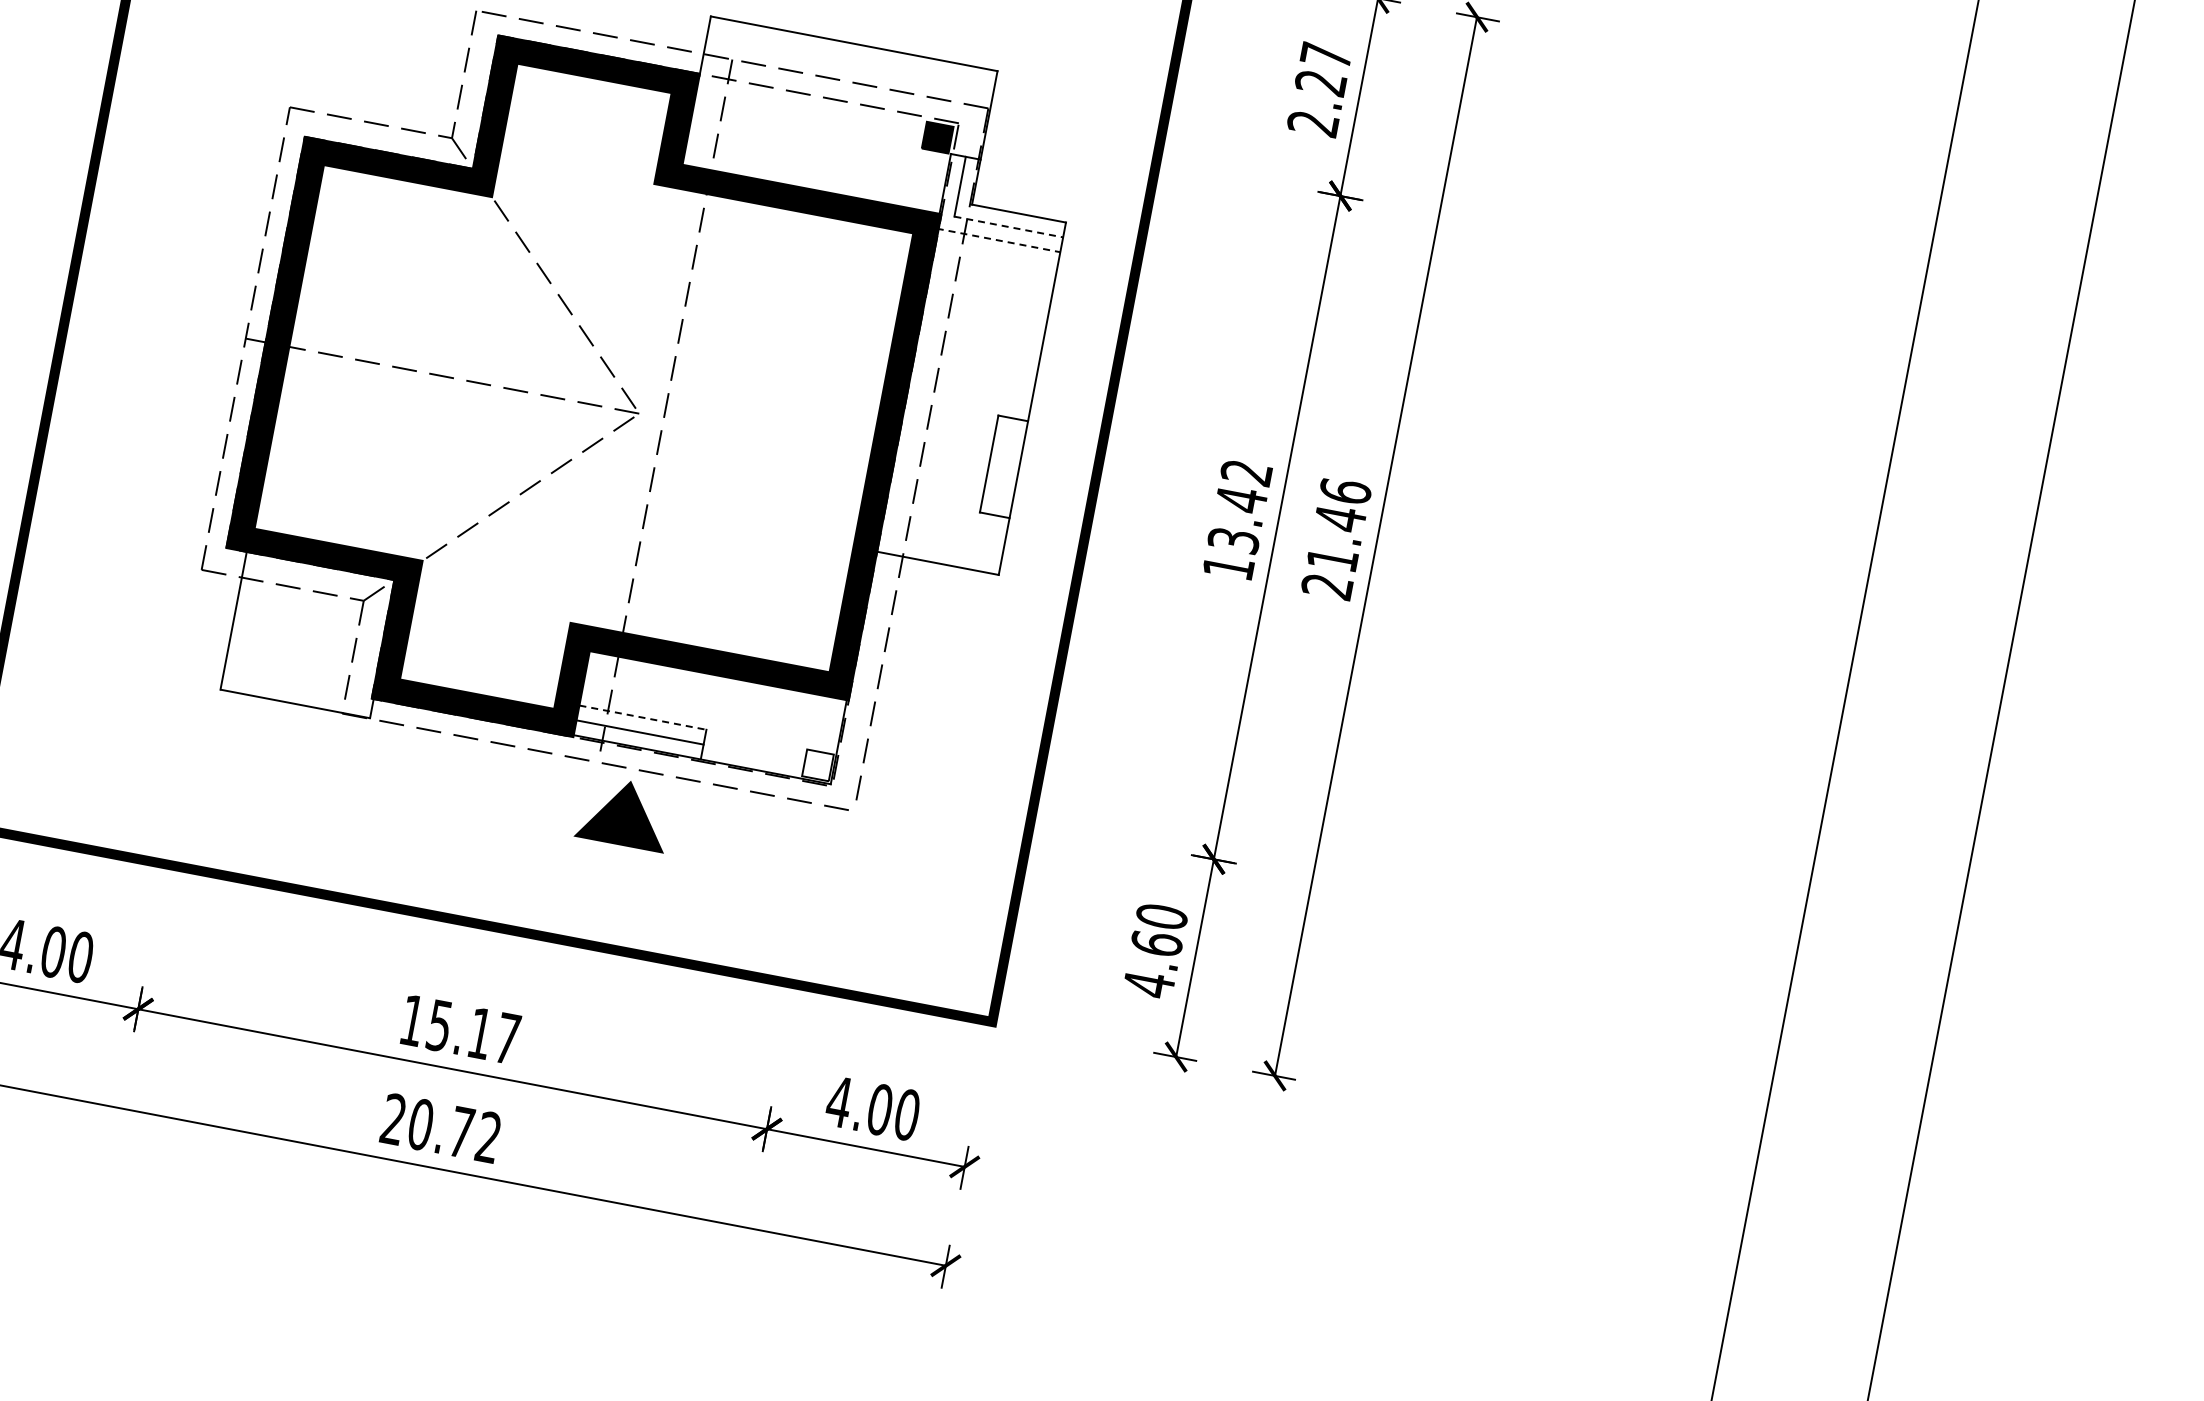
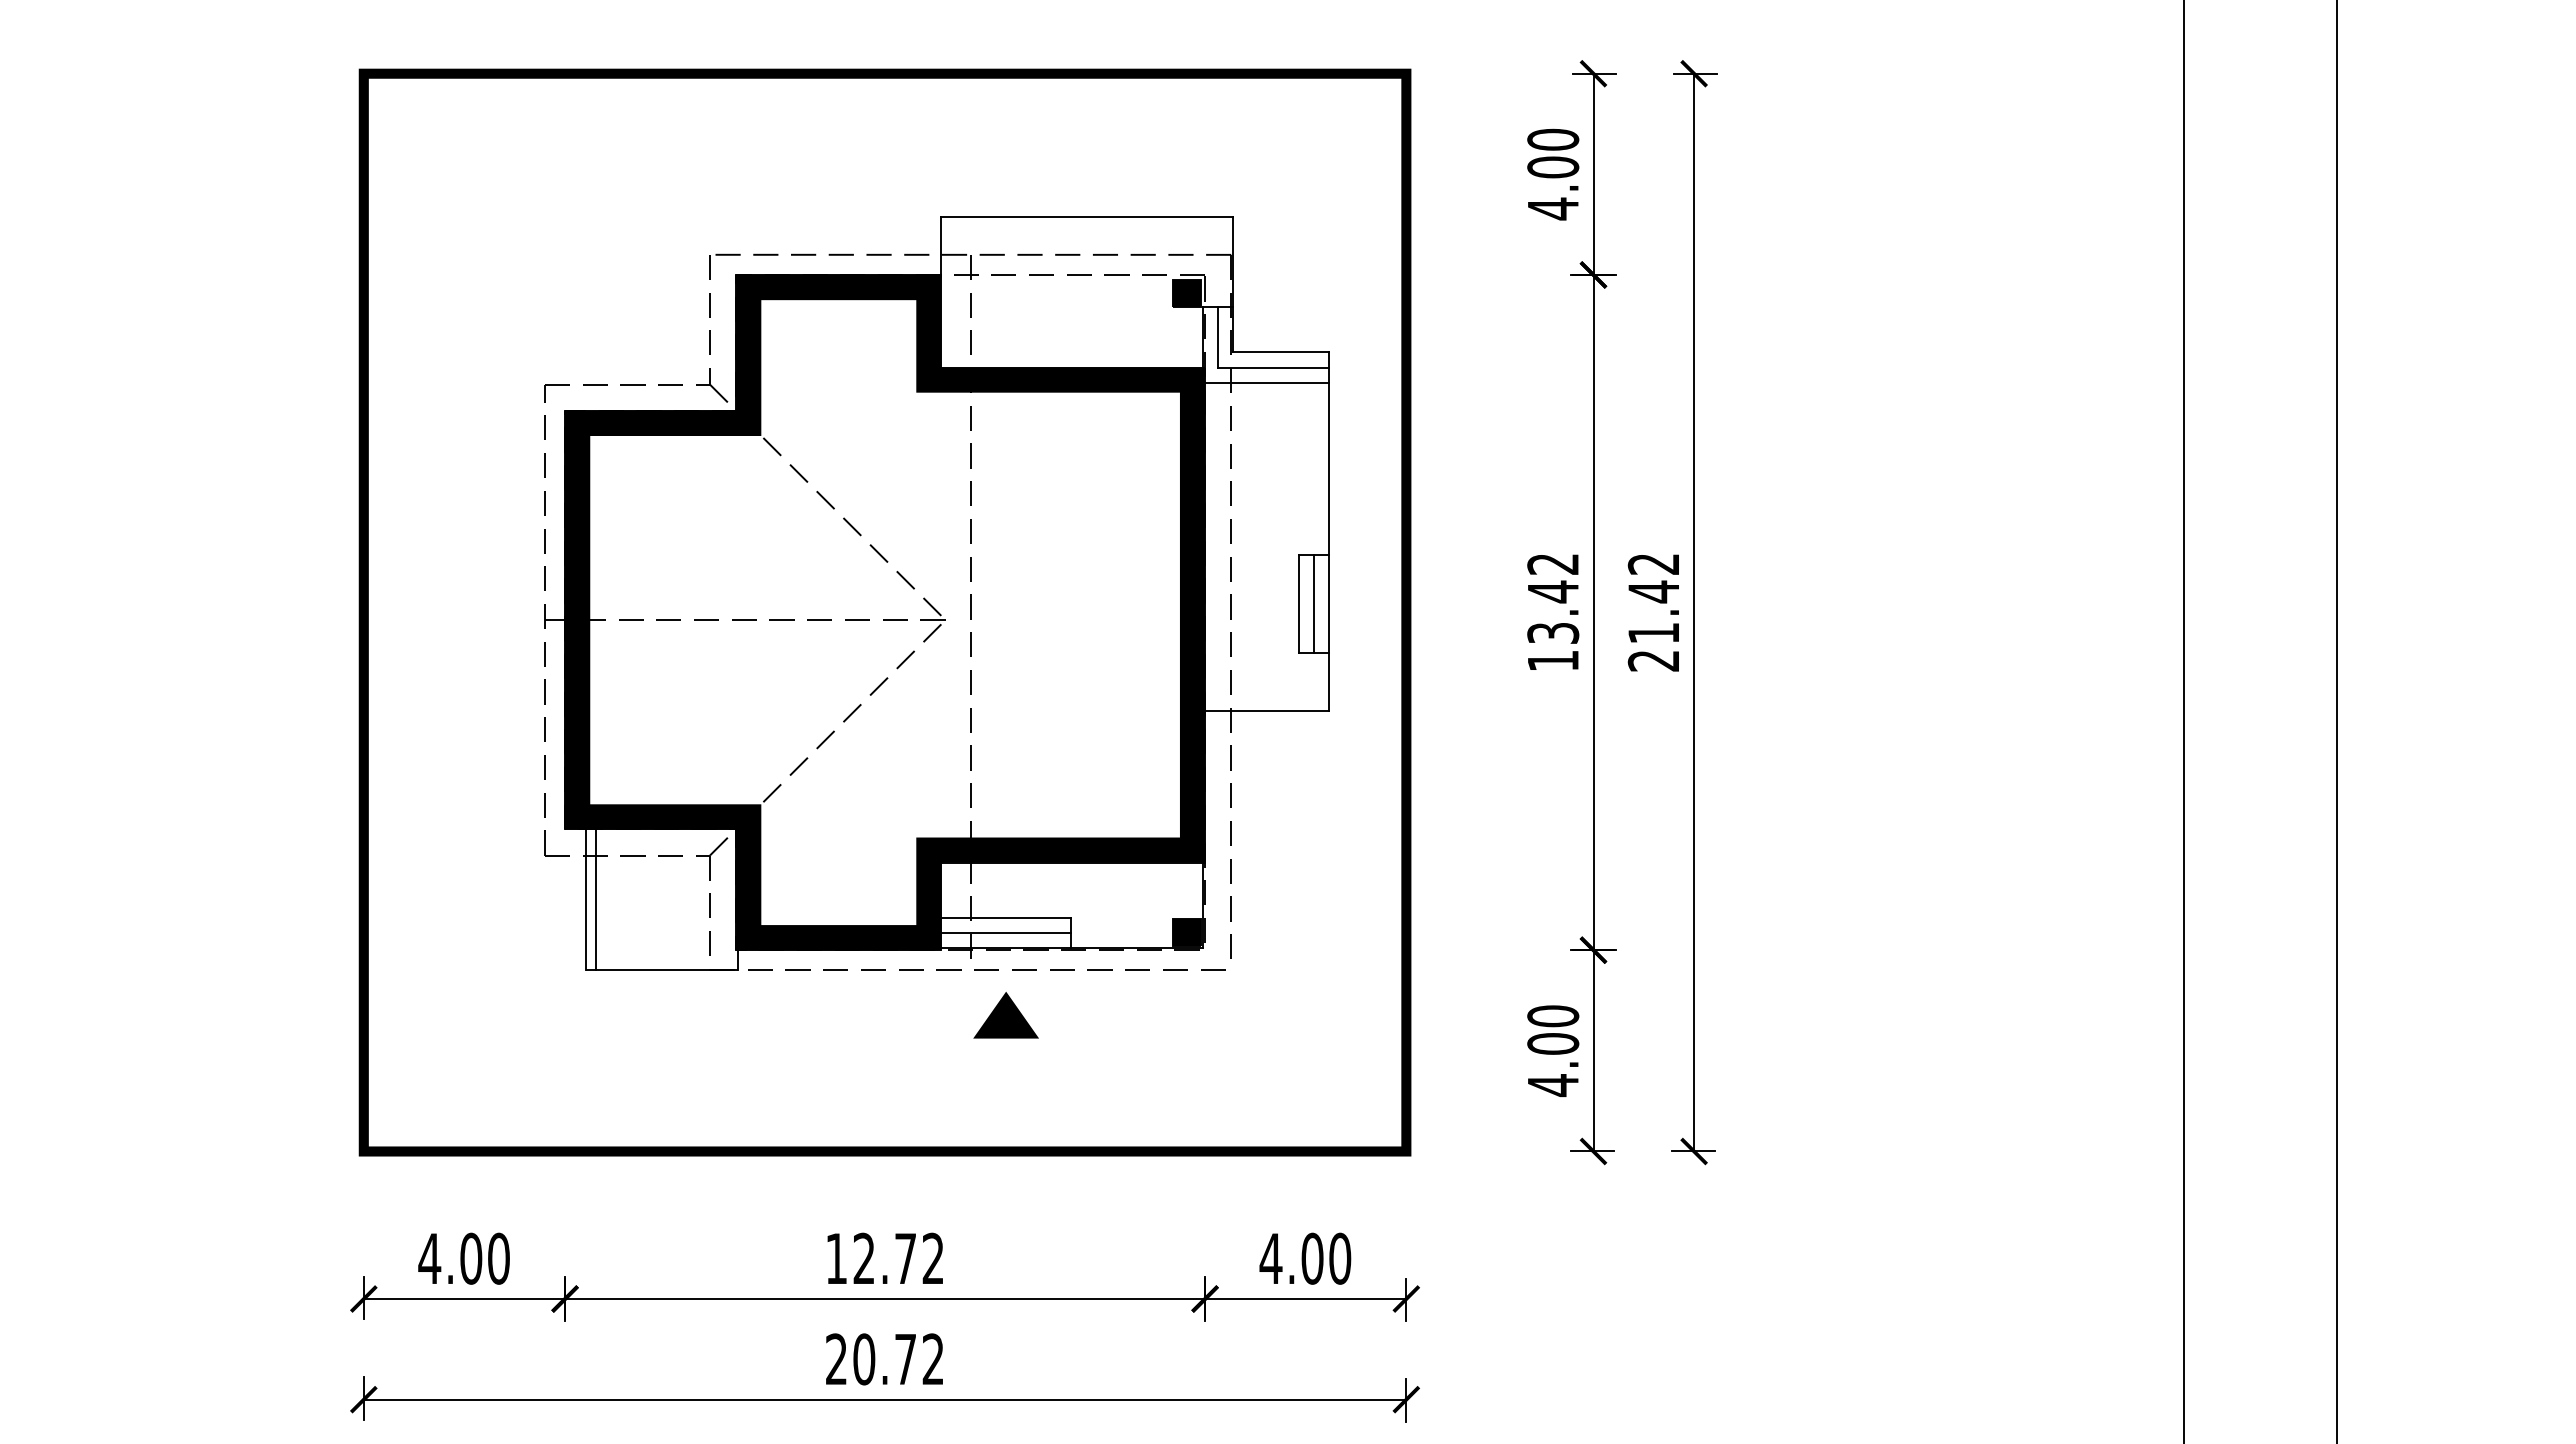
text: (1319, 89) -> (1553, 174), 2.27 -> 4.00
line: (1009, 227) -> (1274, 367), dashed -> solid
line: (998, 240) -> (1265, 382), dashed -> solid
line: (1003, 466) -> (1313, 603), added
text: (1345, 490) -> (1653, 563), 21.46 -> 21.42
line: (243, 621) -> (595, 898), added
line: (643, 718) -> (1006, 918), dashed -> solid
fill: (817, 764) -> (1186, 931), added
part: (624, 813) -> (1005, 1015), size x0.71
text: (1157, 943) -> (1553, 1043), 4.60 -> 4.00
text: (473, 1031) -> (898, 1258), 15.17 -> 12.72

